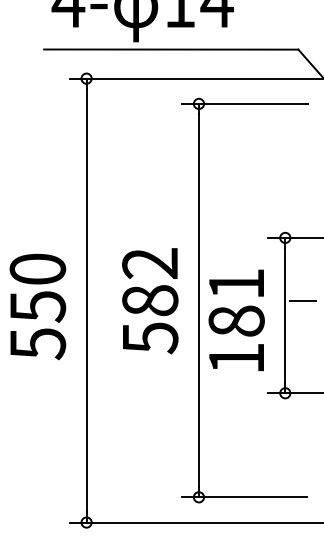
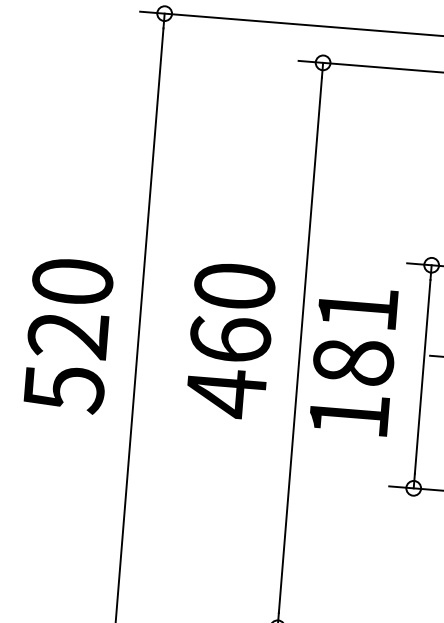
text: (150, 301) -> (230, 341), 582 -> 460
text: (37, 306) -> (67, 335), 550 -> 520
text: (236, 319) -> (353, 359), moved

